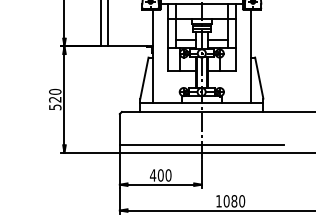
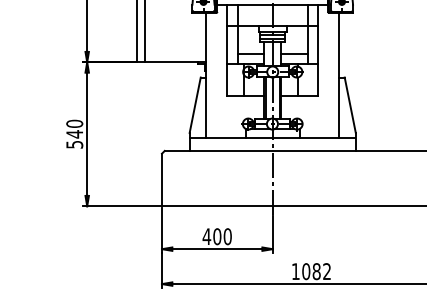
text: (55, 99) -> (74, 134), 520 -> 540
line: (201, 144) -> (272, 195), removed
text: (242, 201) -> (327, 271), 1080 -> 1082

